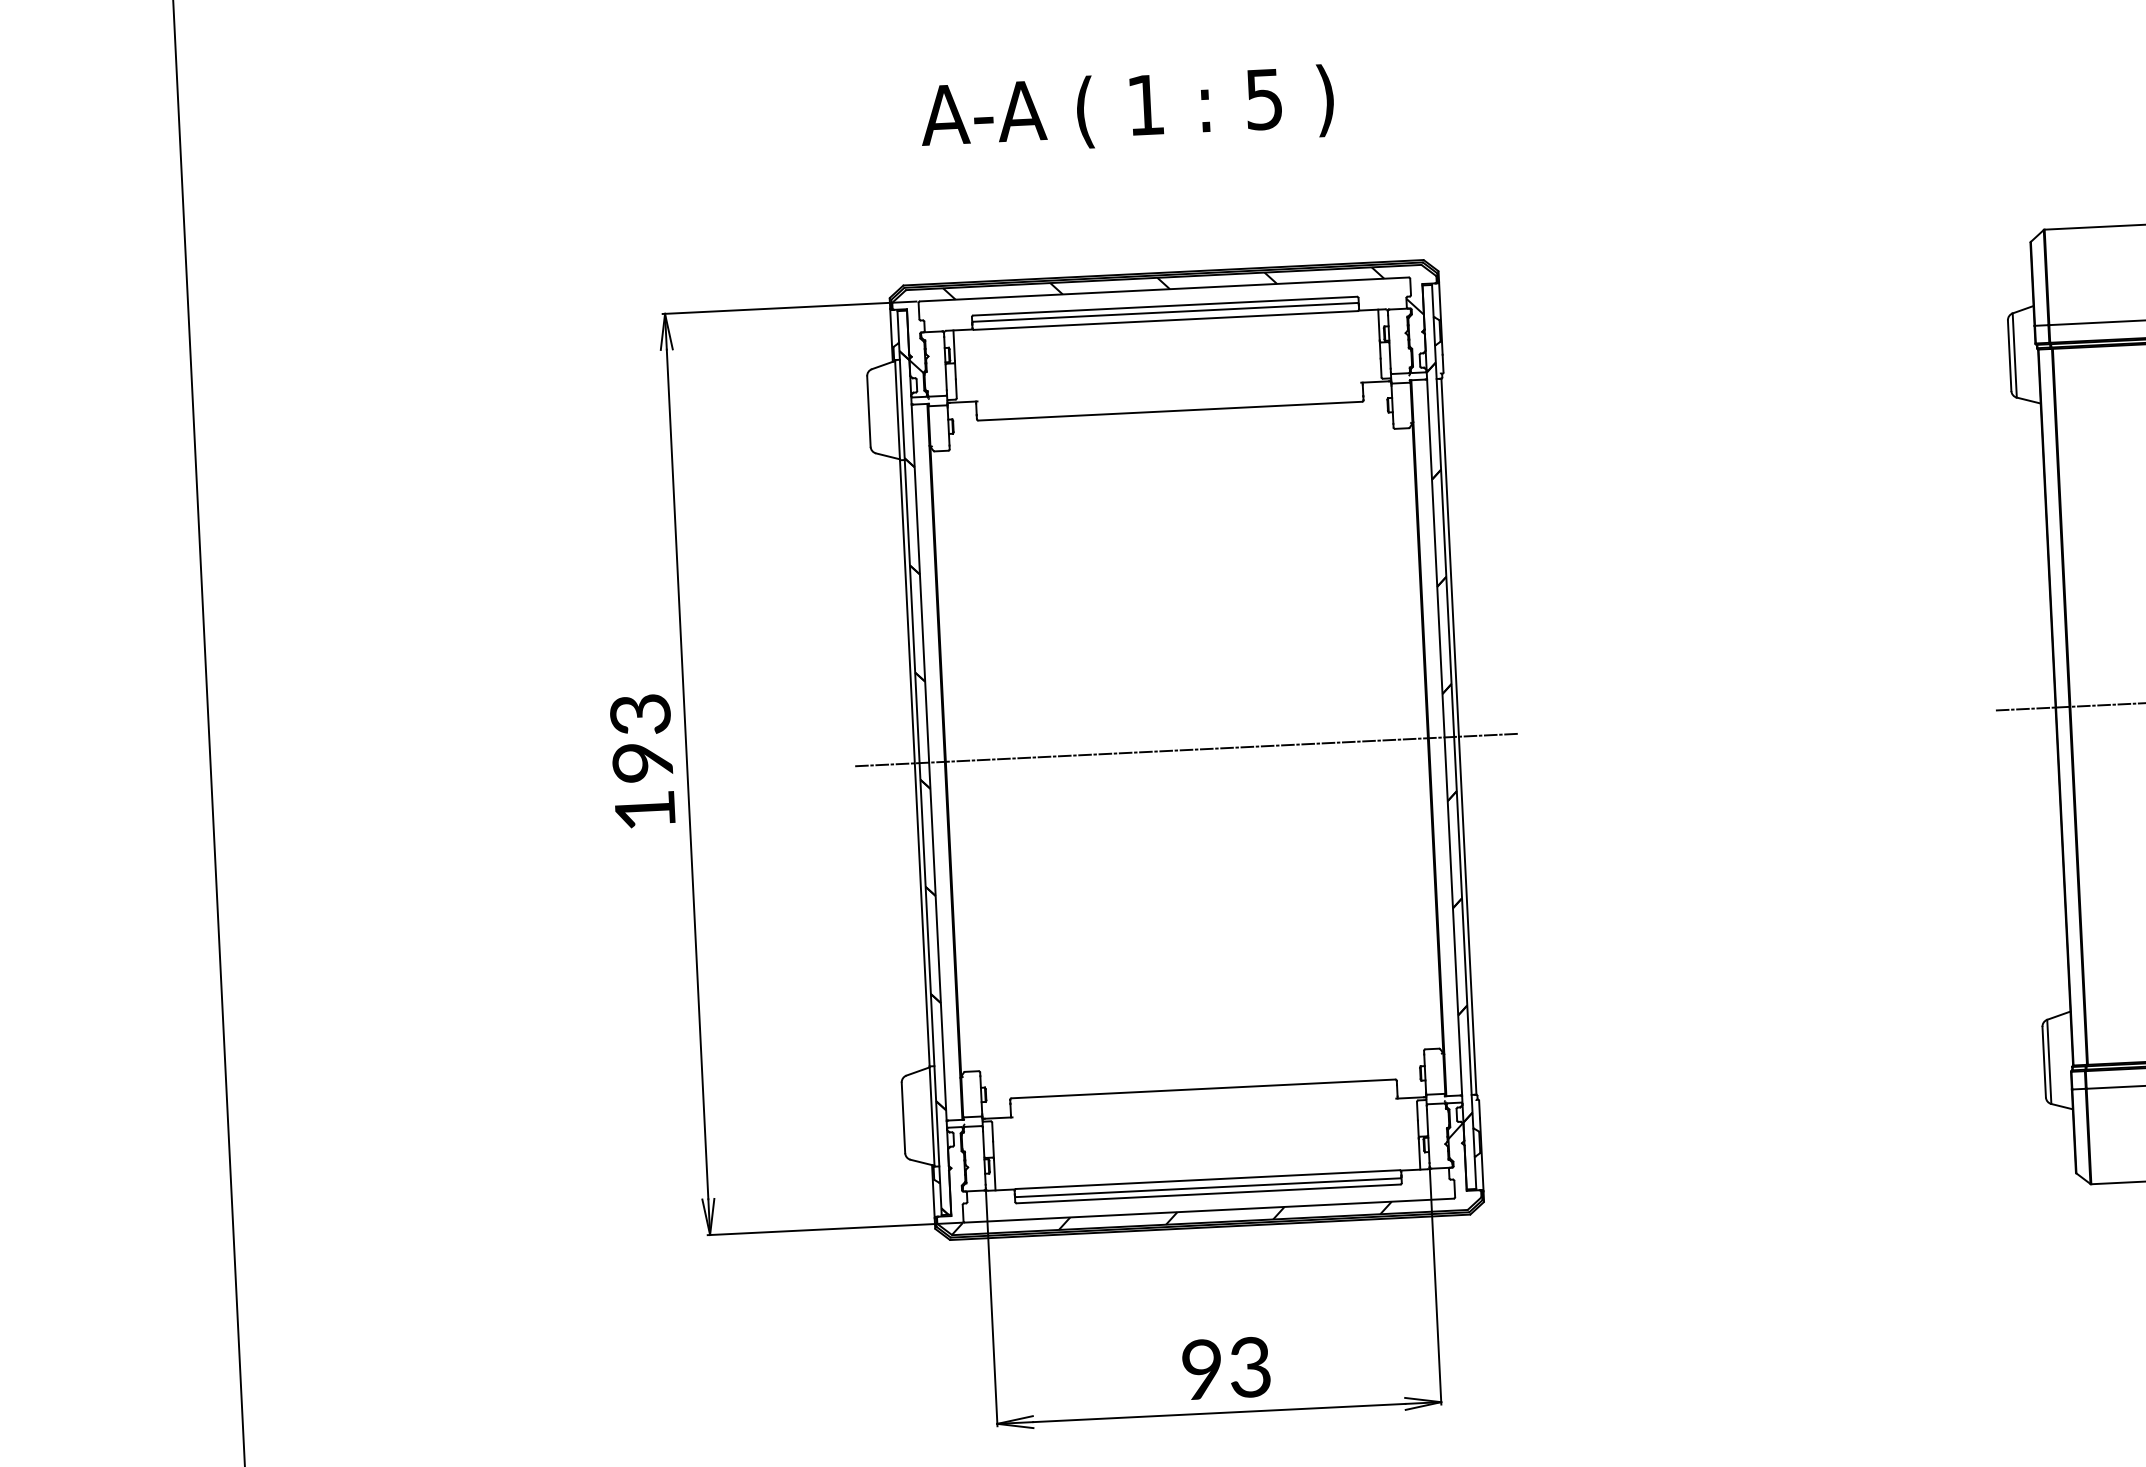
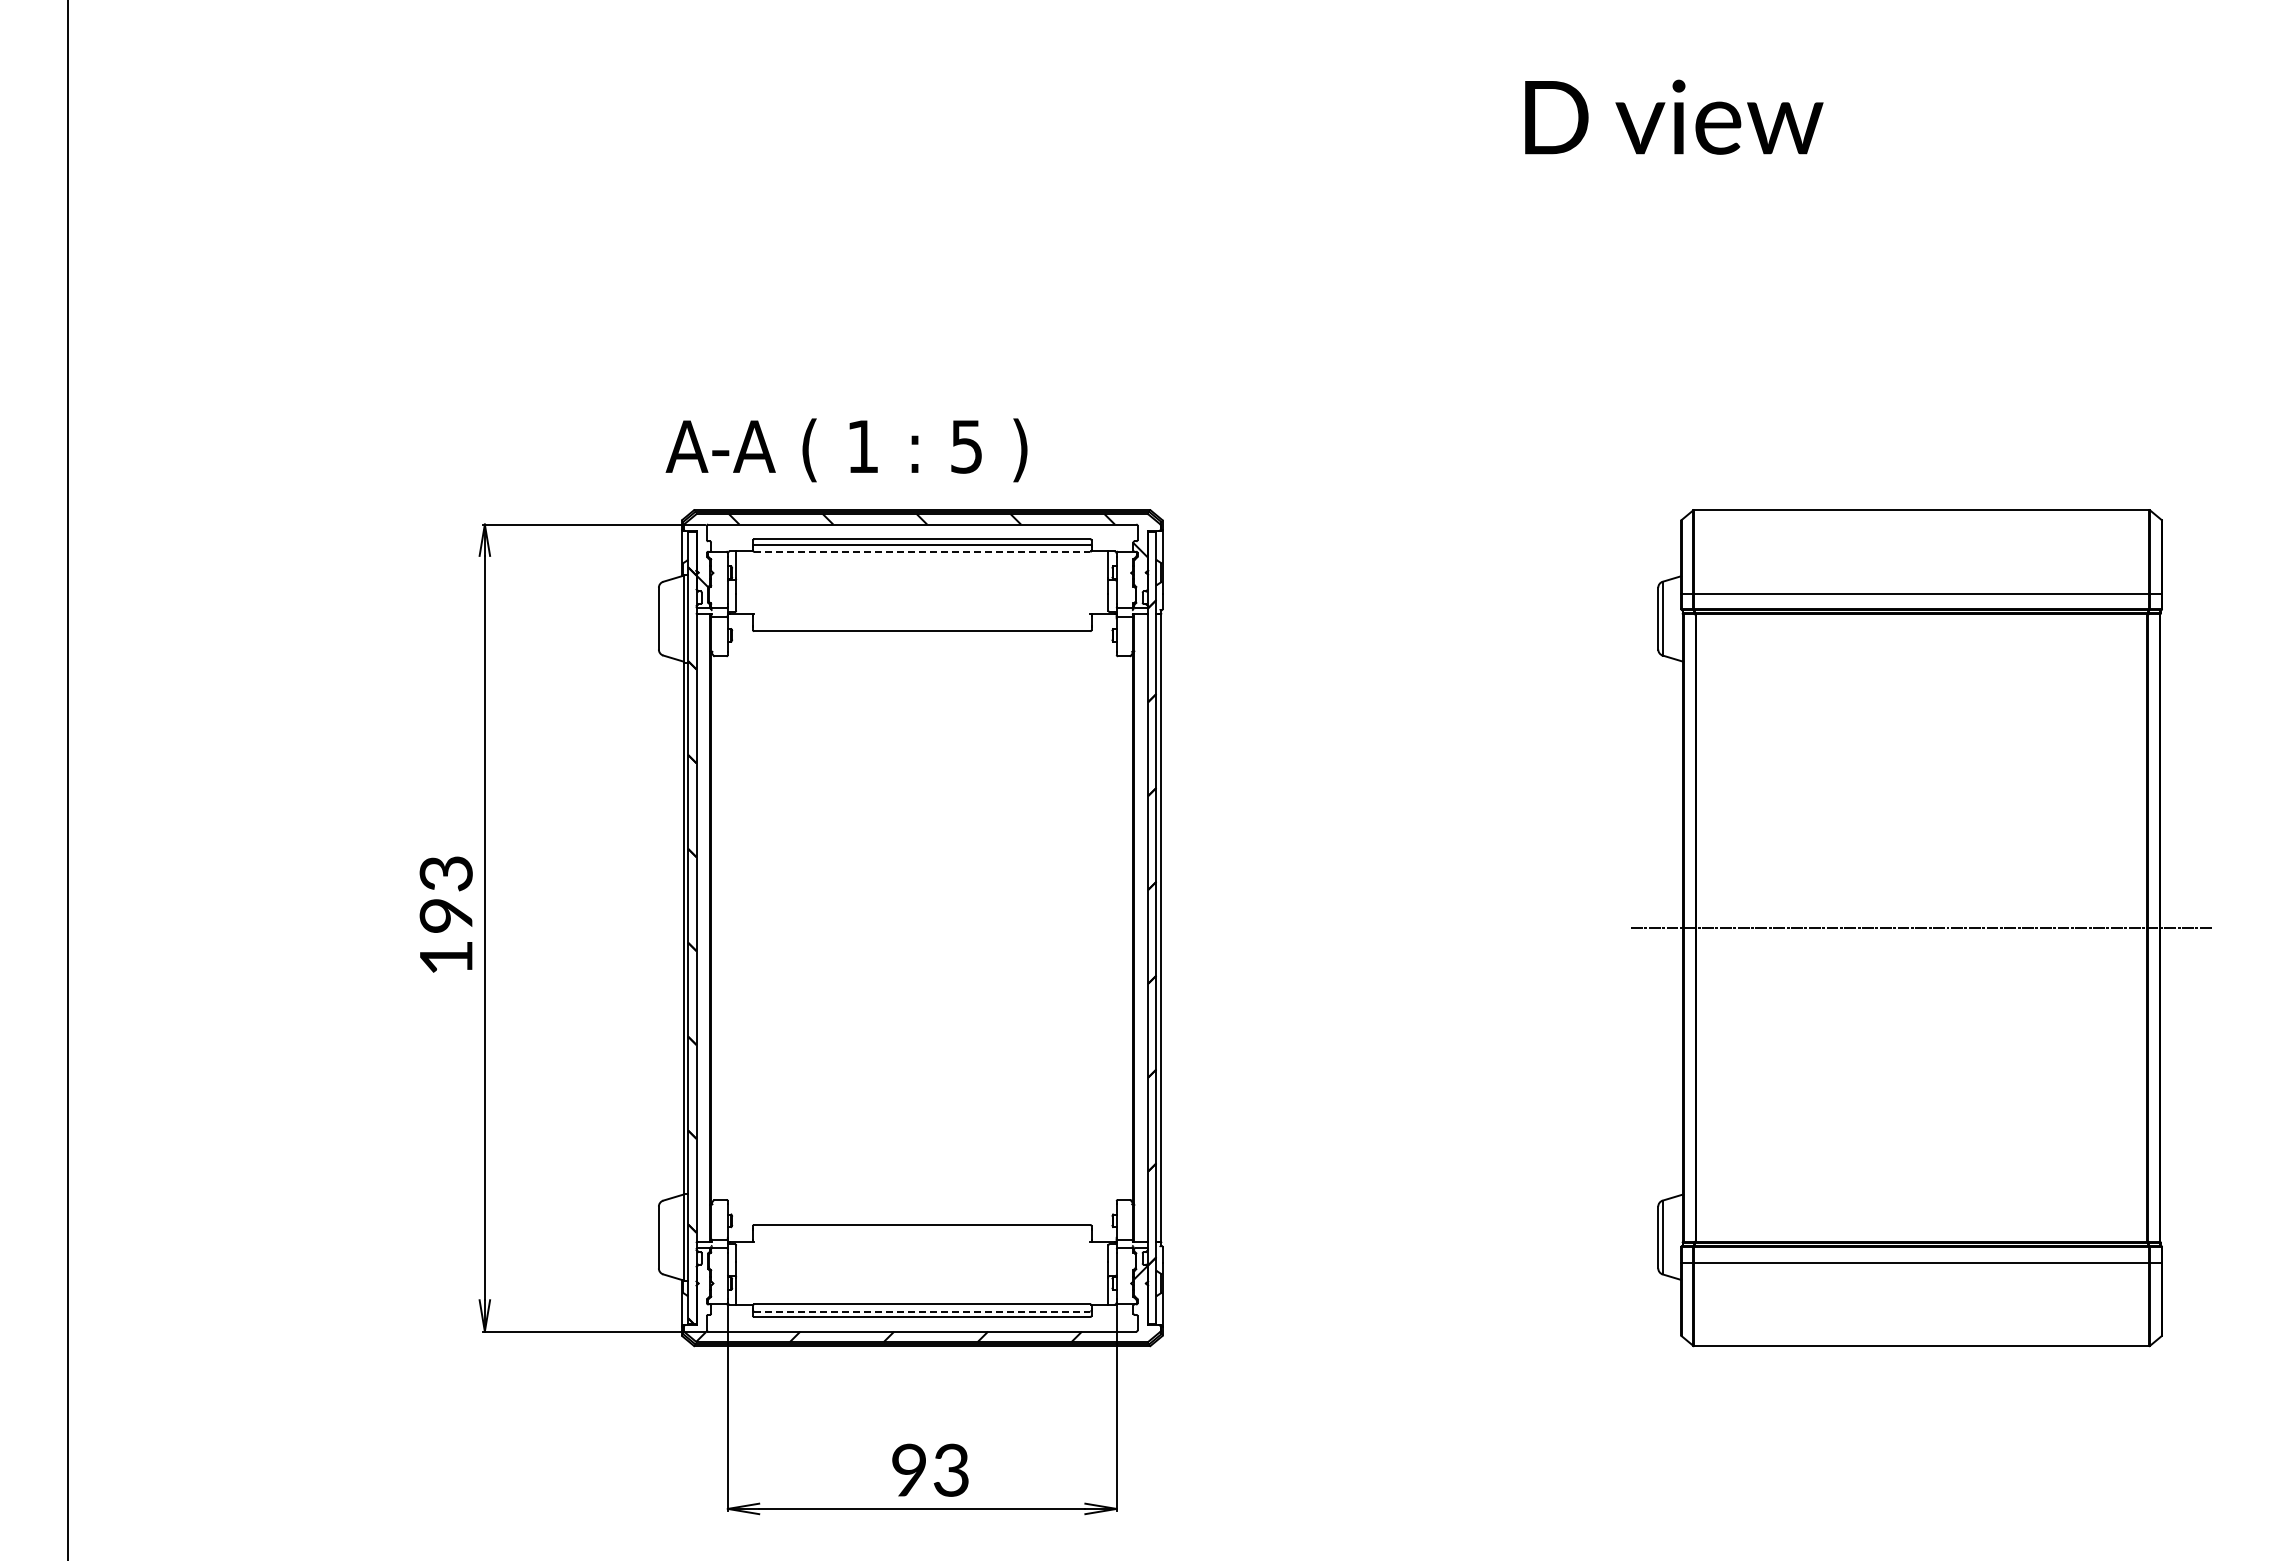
text: (1127, 110) -> (846, 450), moved
line: (1166, 320) -> (922, 551), solid -> dashed
line: (1185, 750) -> (921, 928), removed
line: (1208, 1187) -> (922, 1311), solid -> dashed

